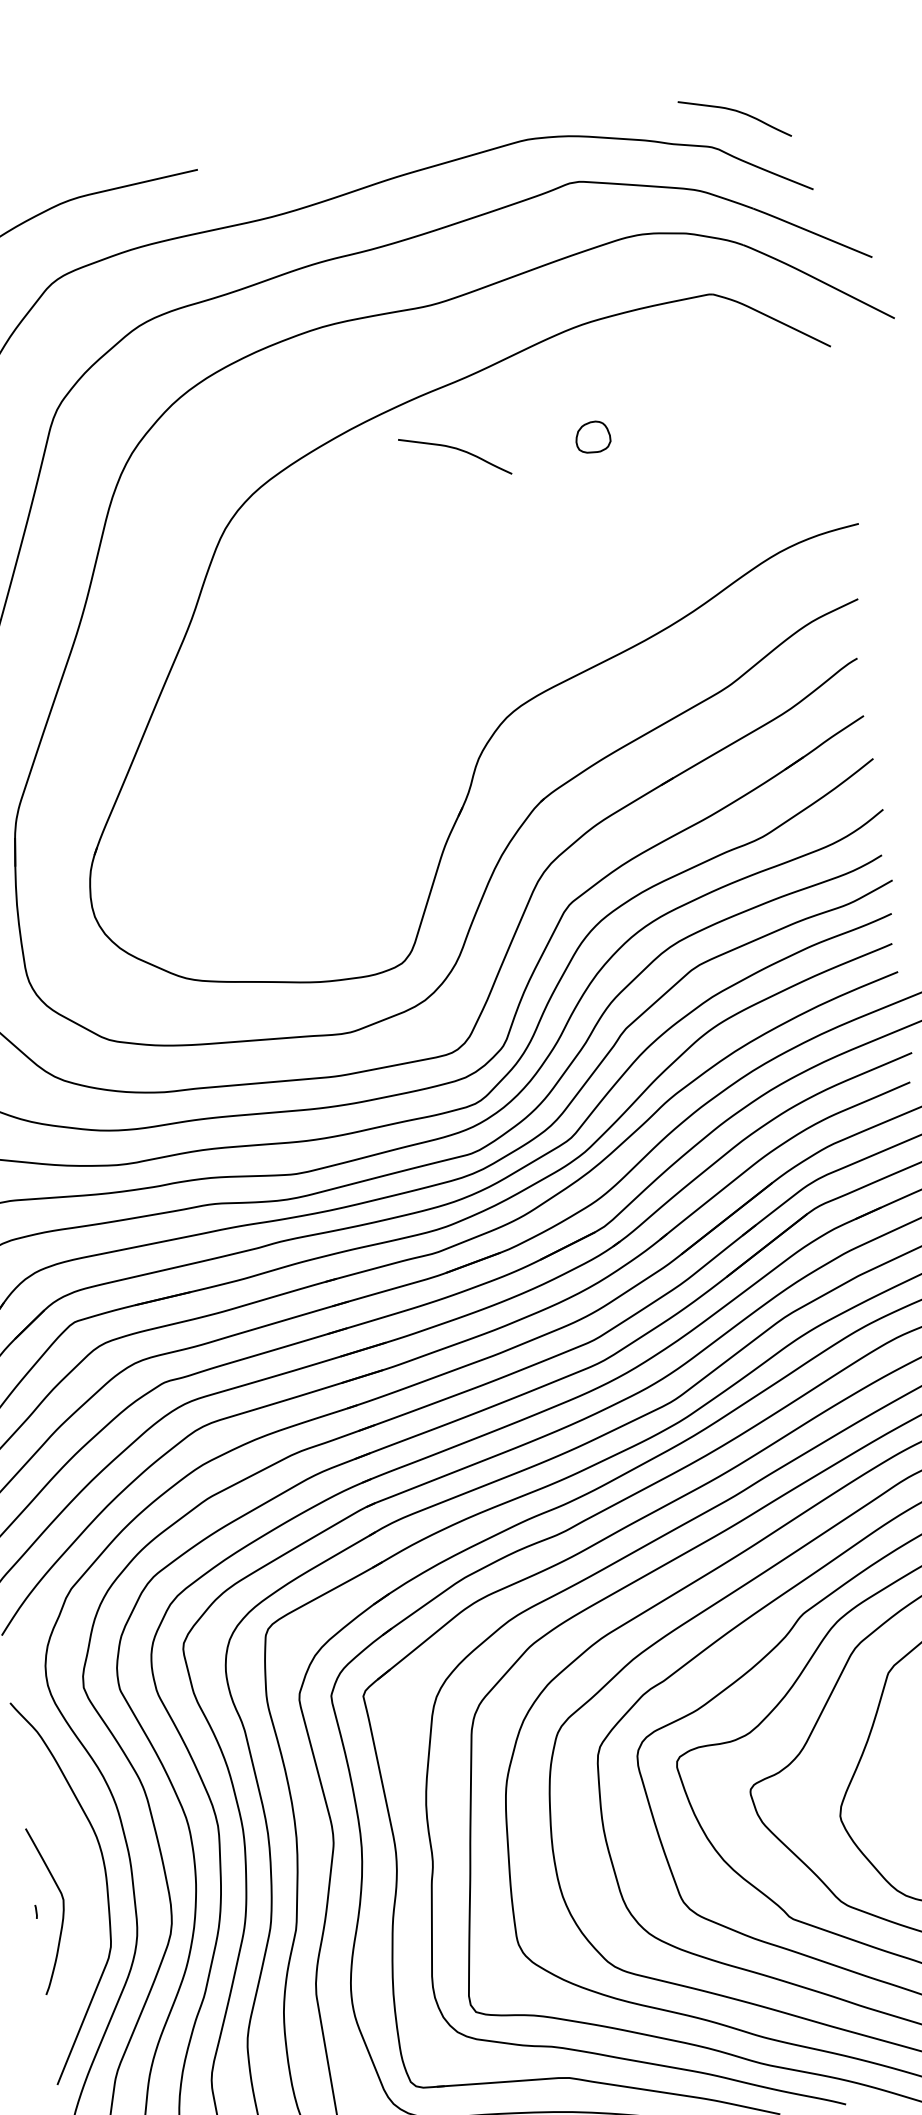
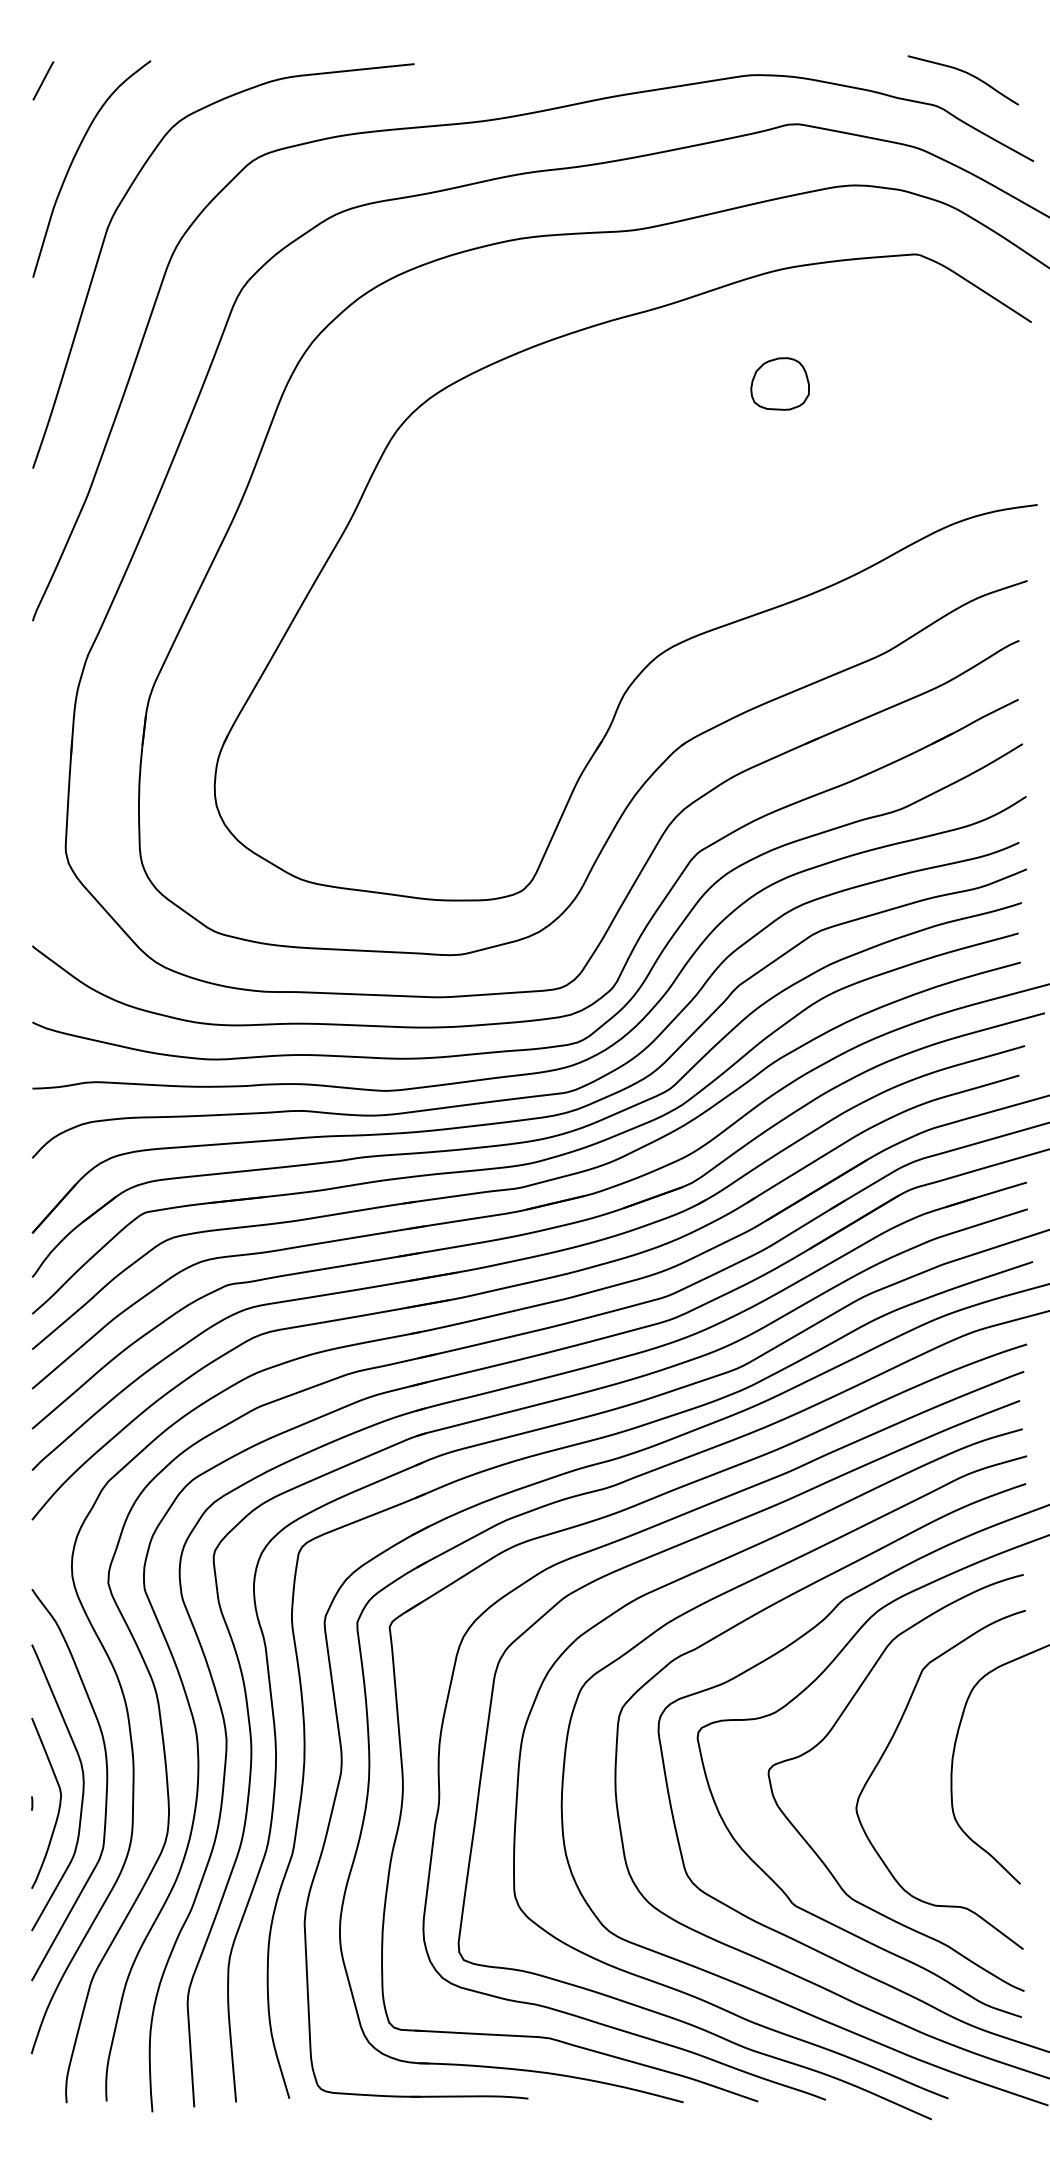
part: (592, 436) -> (779, 383), size x1.67
curve: (456, 449) -> (640, 379), removed
curve: (83, 1890) -> (82, 1787), added

